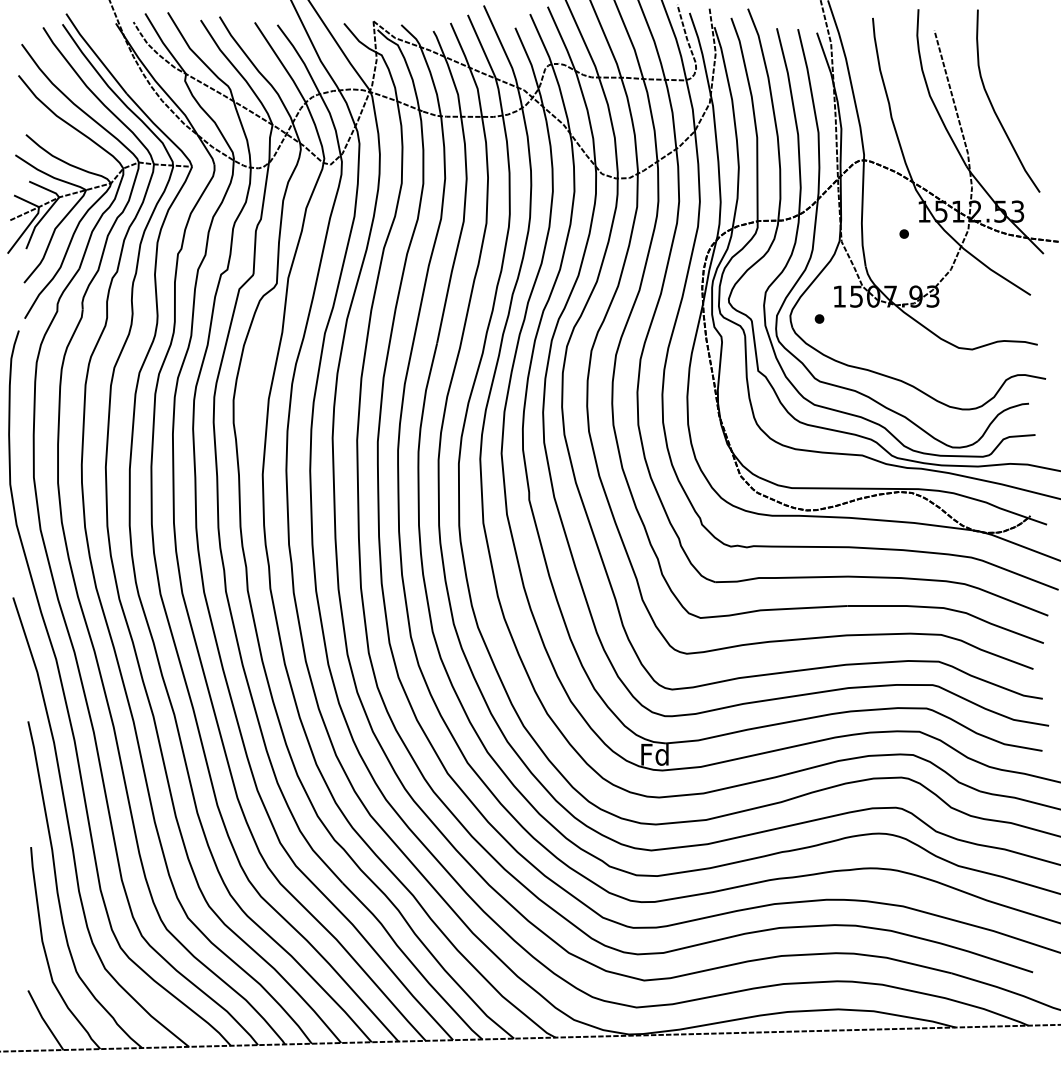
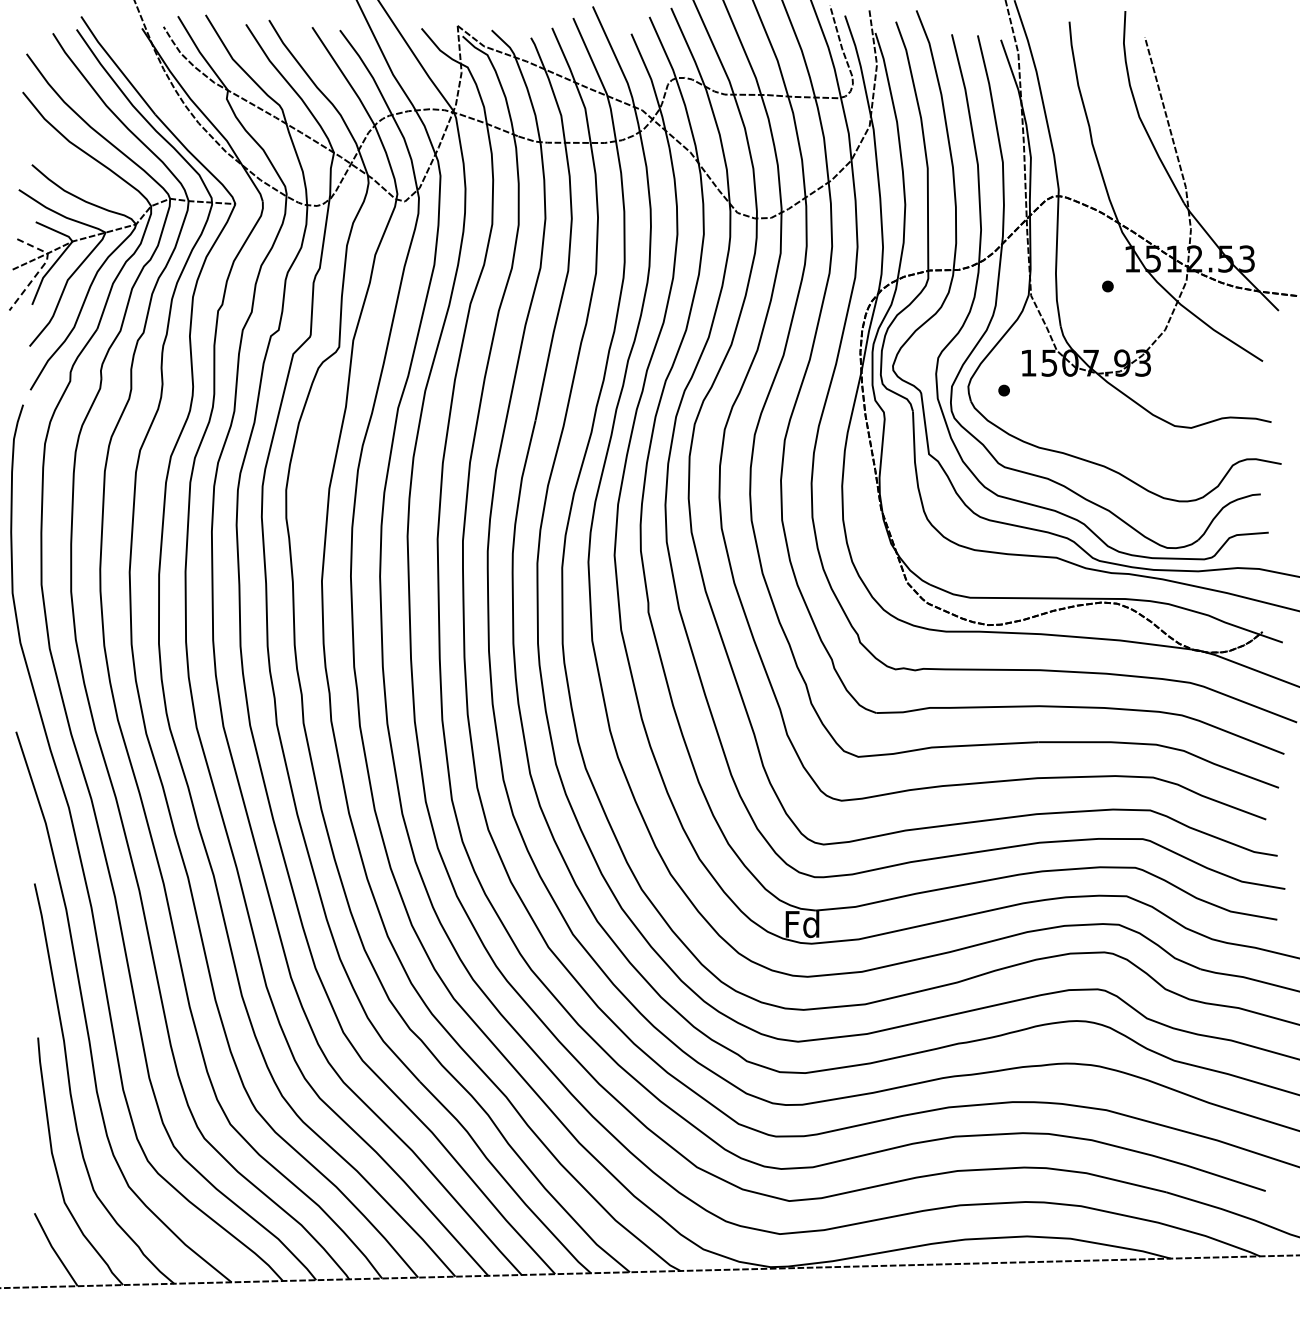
curve: (992, 105) -> (1216, 128), removed
line: (33, 219) -> (40, 268), solid -> dashed

